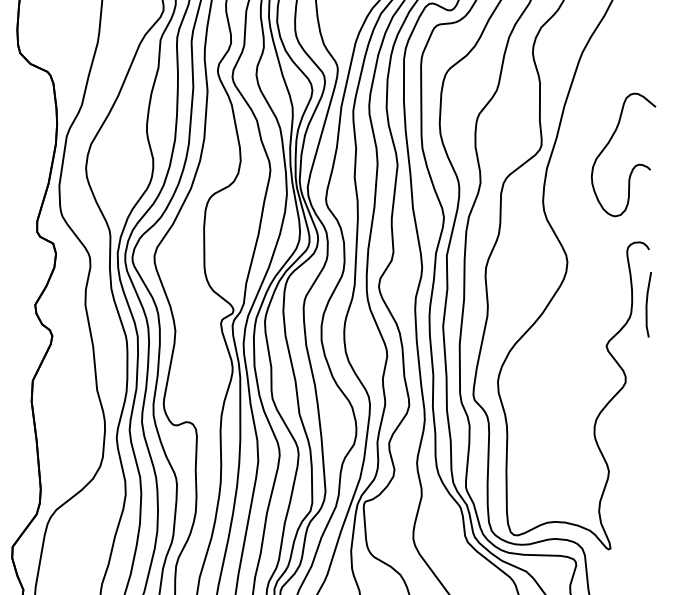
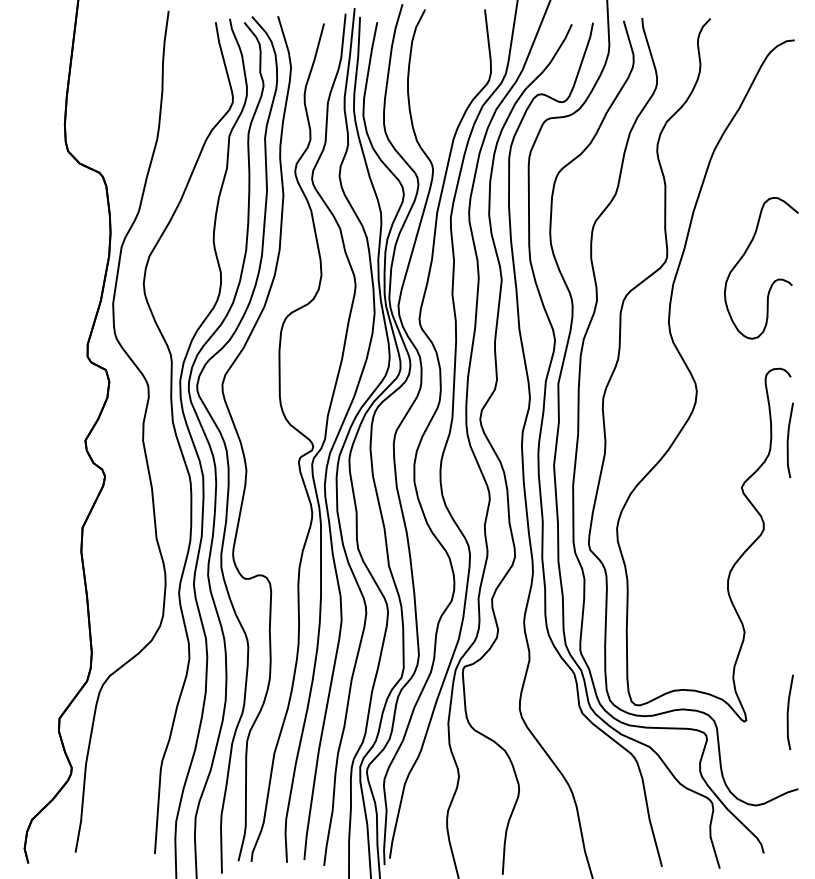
line: (647, 540) -> (788, 711), added

